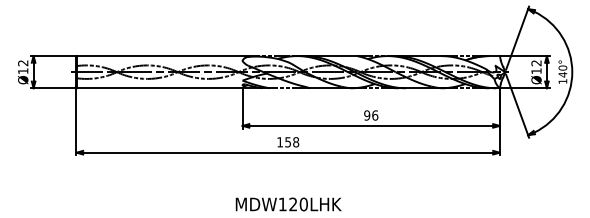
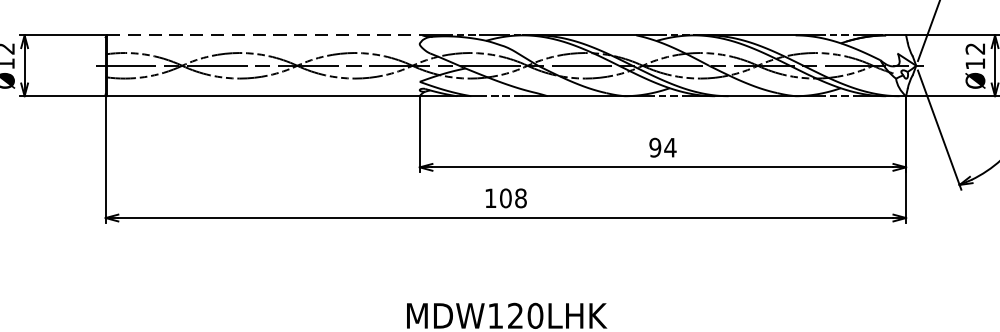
line: (161, 56) -> (266, 36), solid -> dashed
text: (374, 115) -> (669, 147), 96 -> 94
text: (288, 142) -> (506, 198), 158 -> 108

